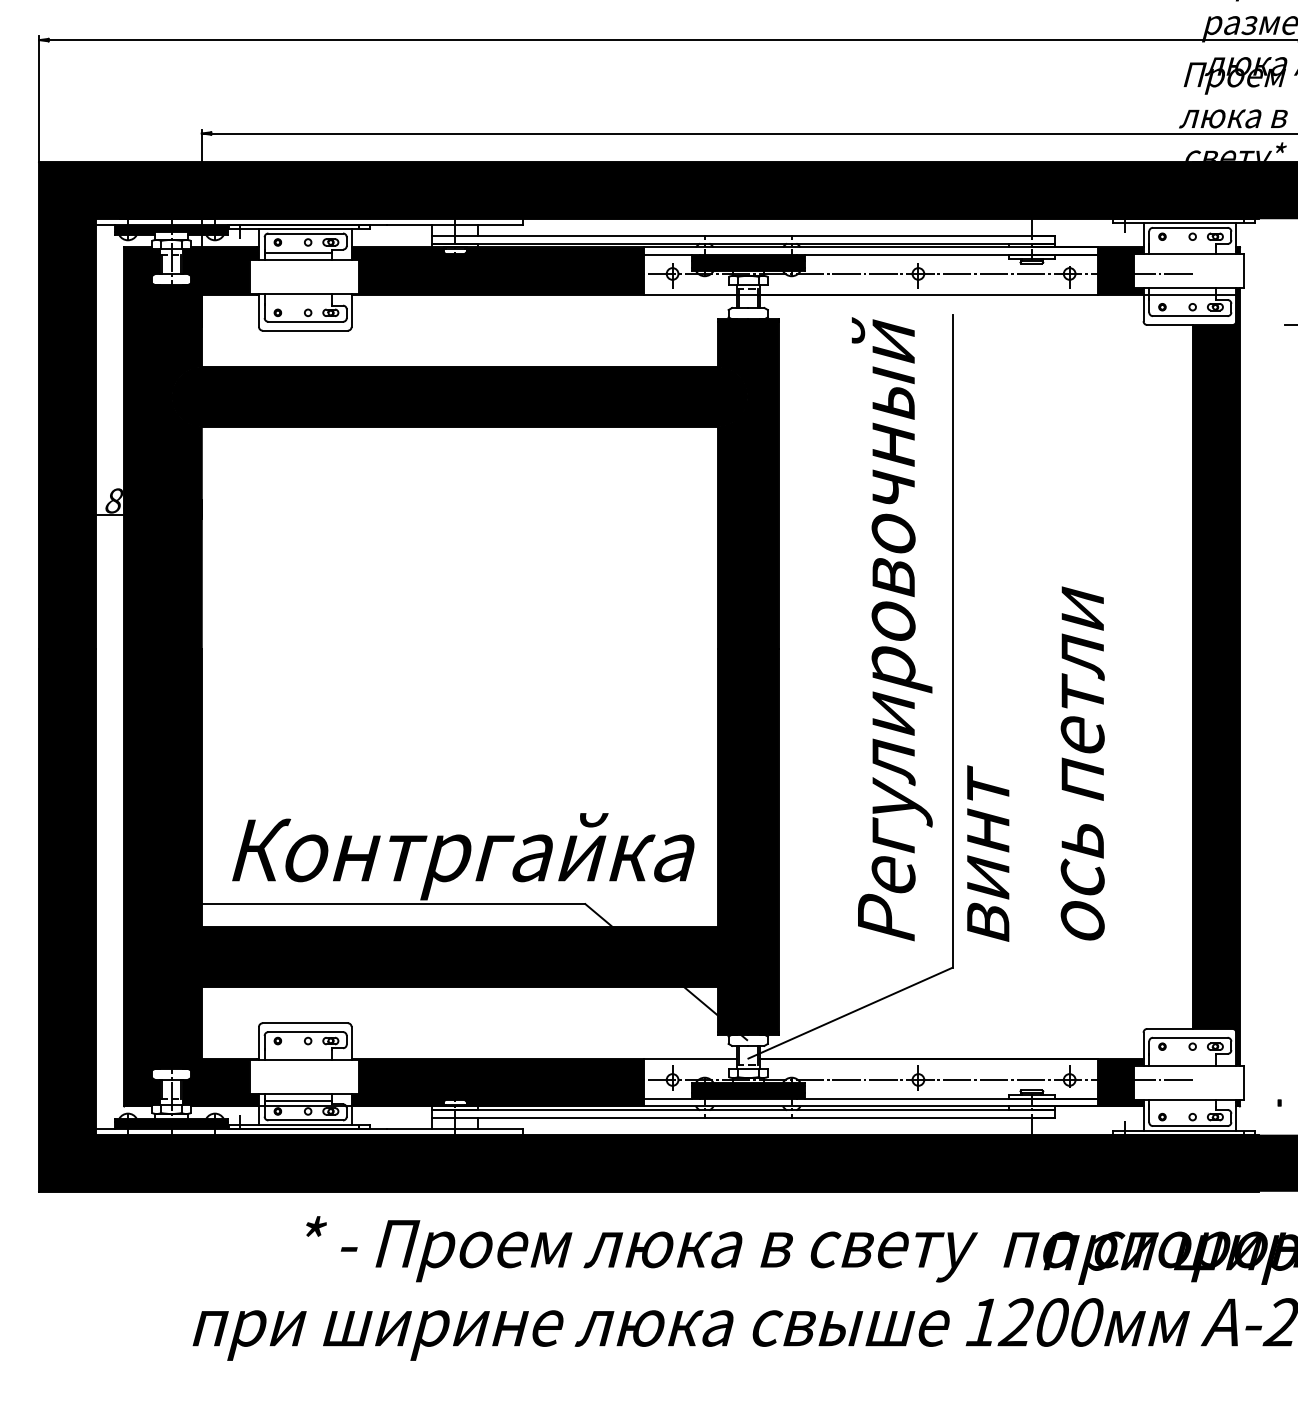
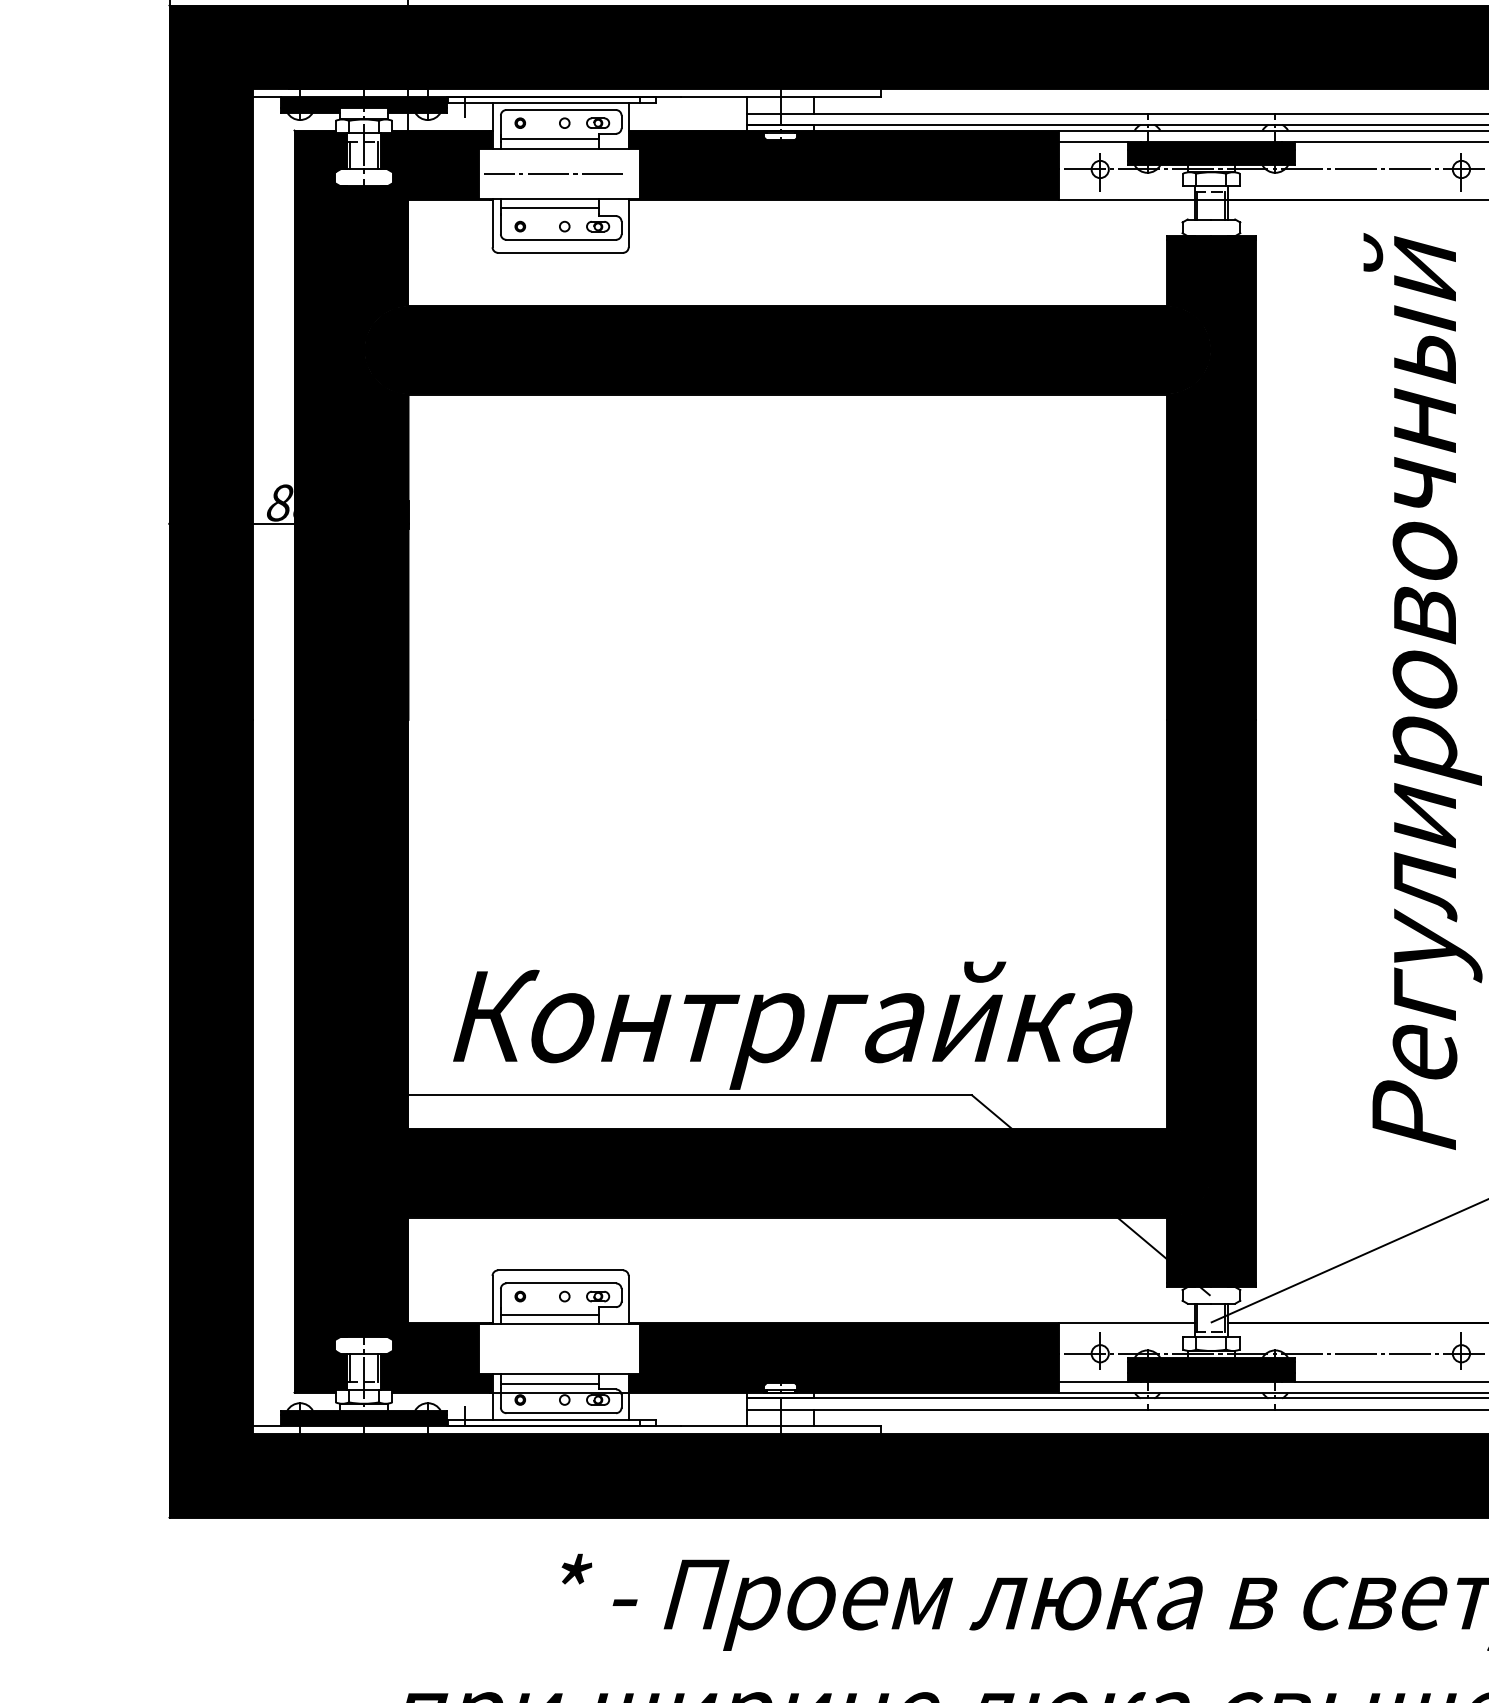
line: (300, 277) -> (553, 174), added
line: (297, 300) -> (549, 208), added
line: (297, 1053) -> (549, 1314), added

